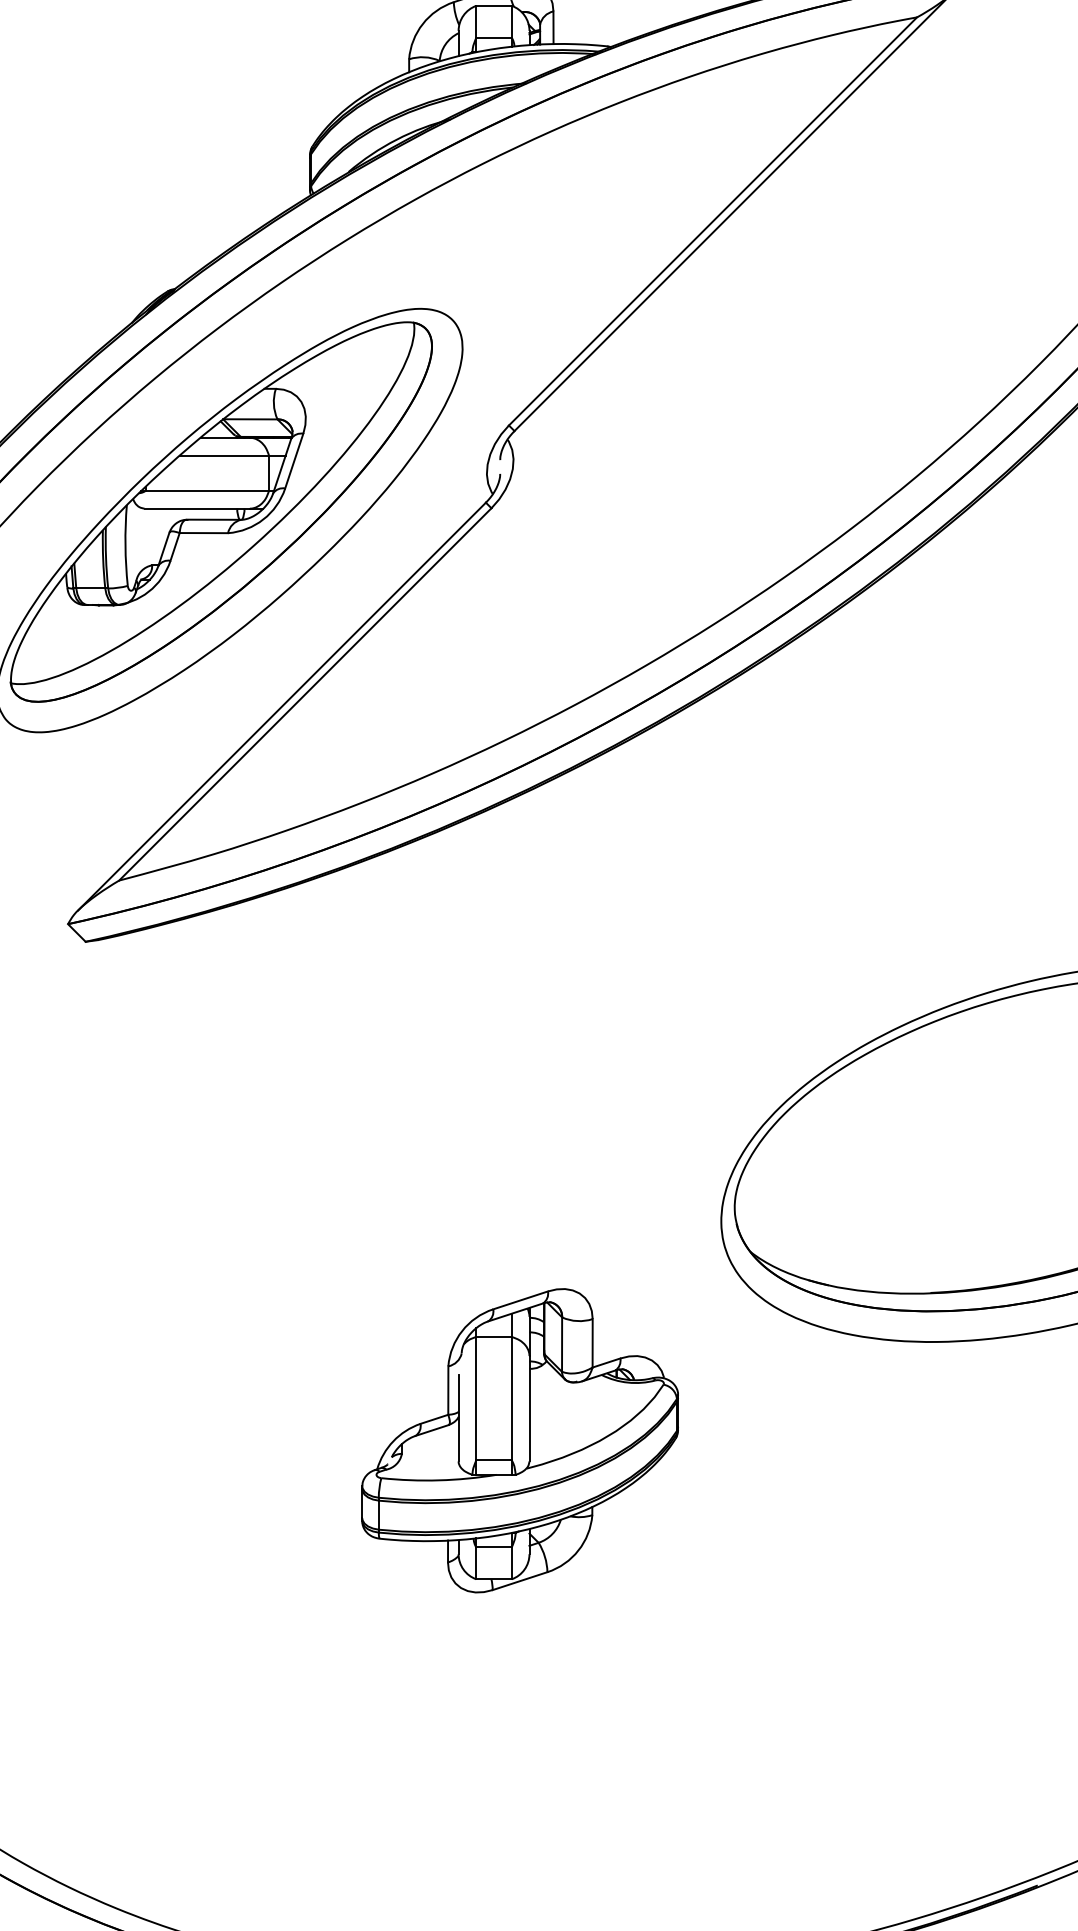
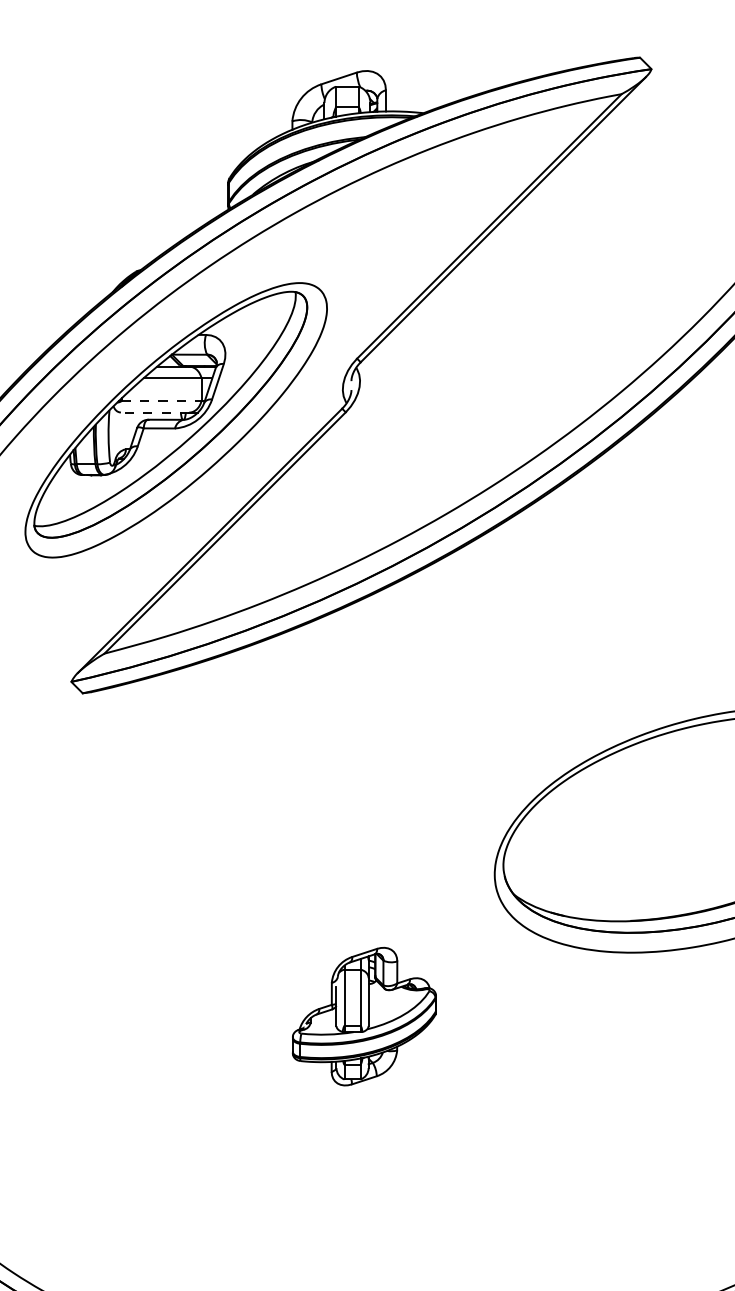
line: (207, 491) -> (161, 401), solid -> dashed
line: (196, 508) -> (154, 412), solid -> dashed
part: (520, 1440) -> (364, 1016), size x0.7

